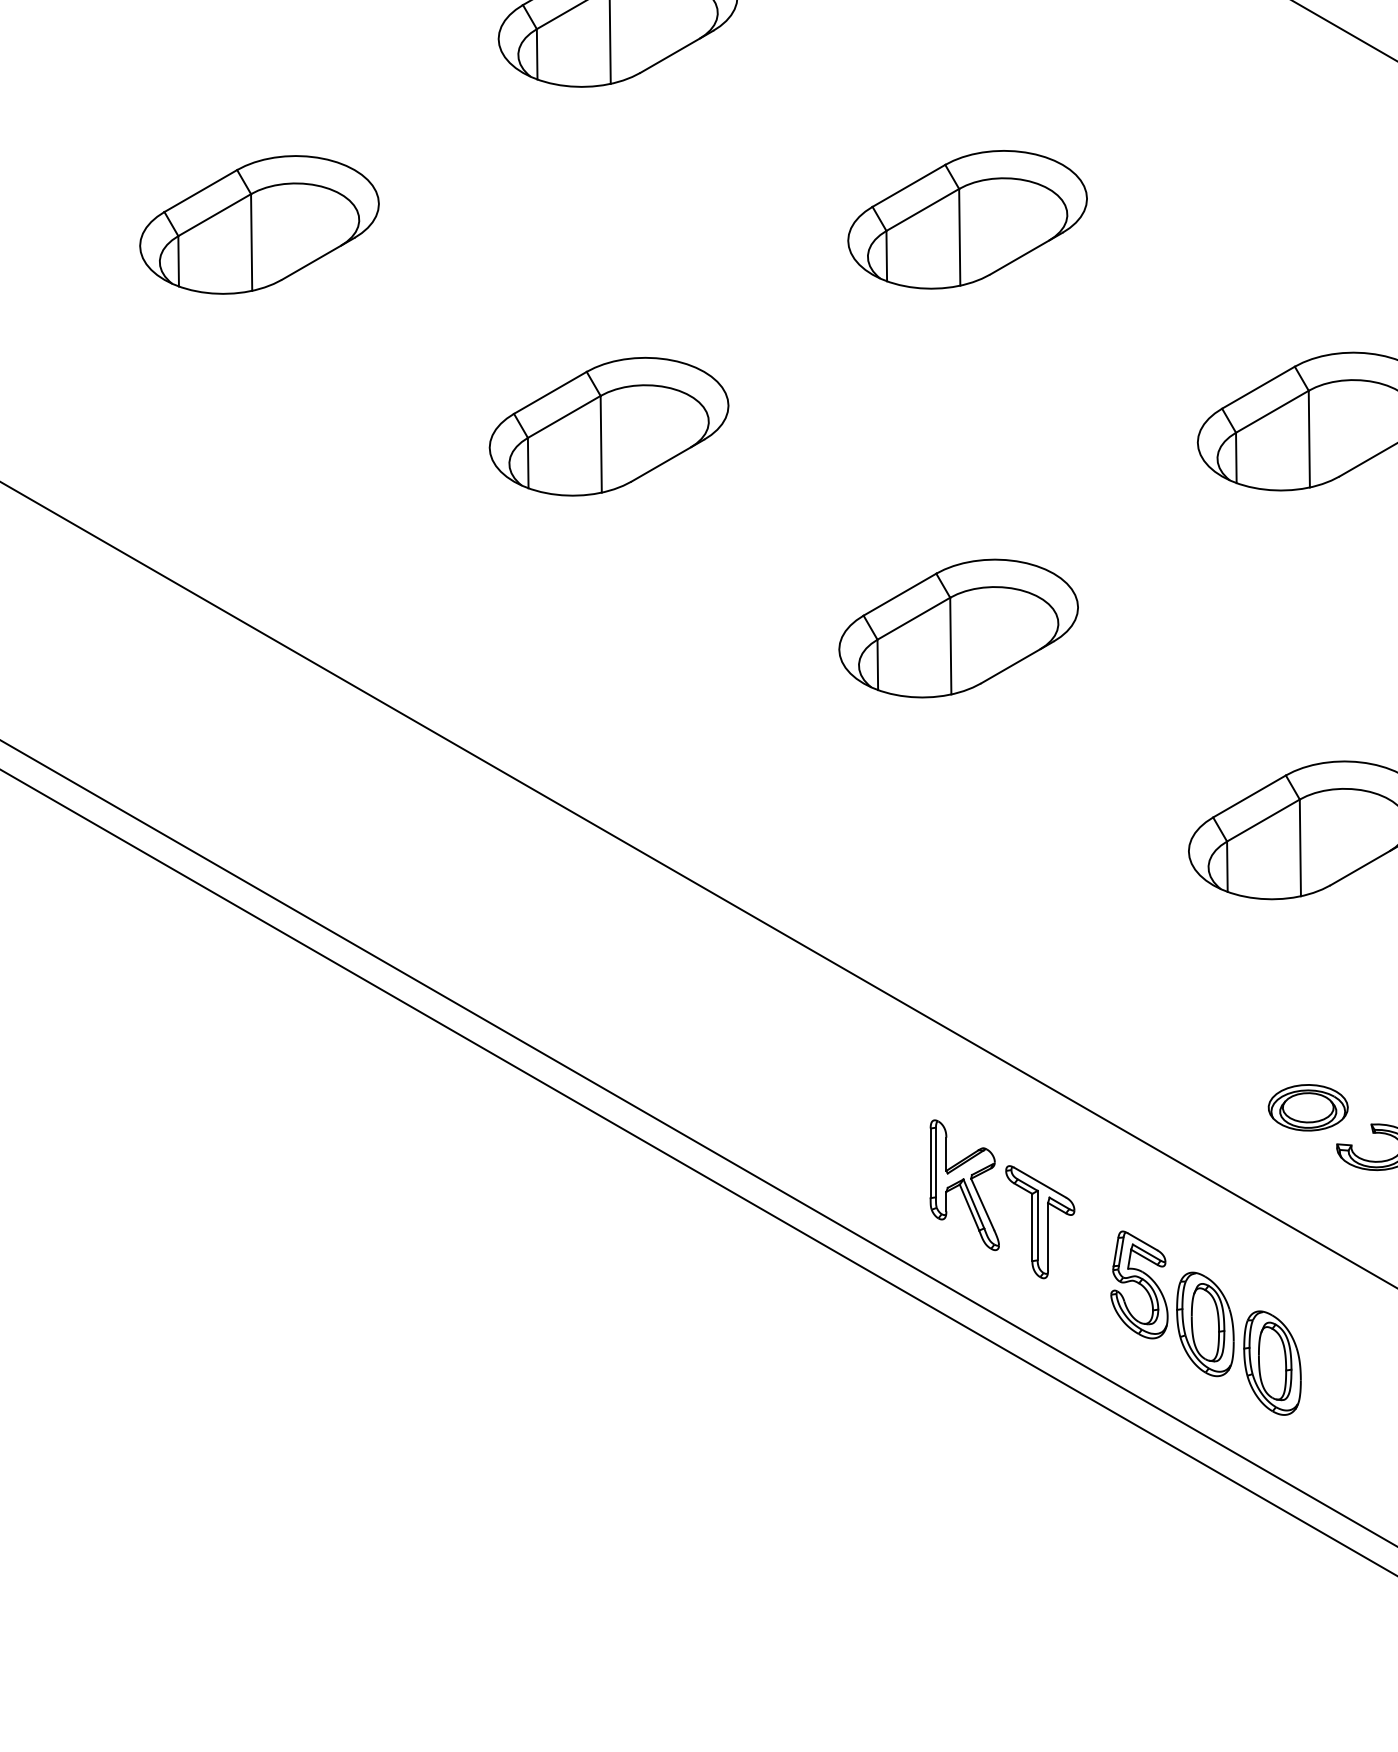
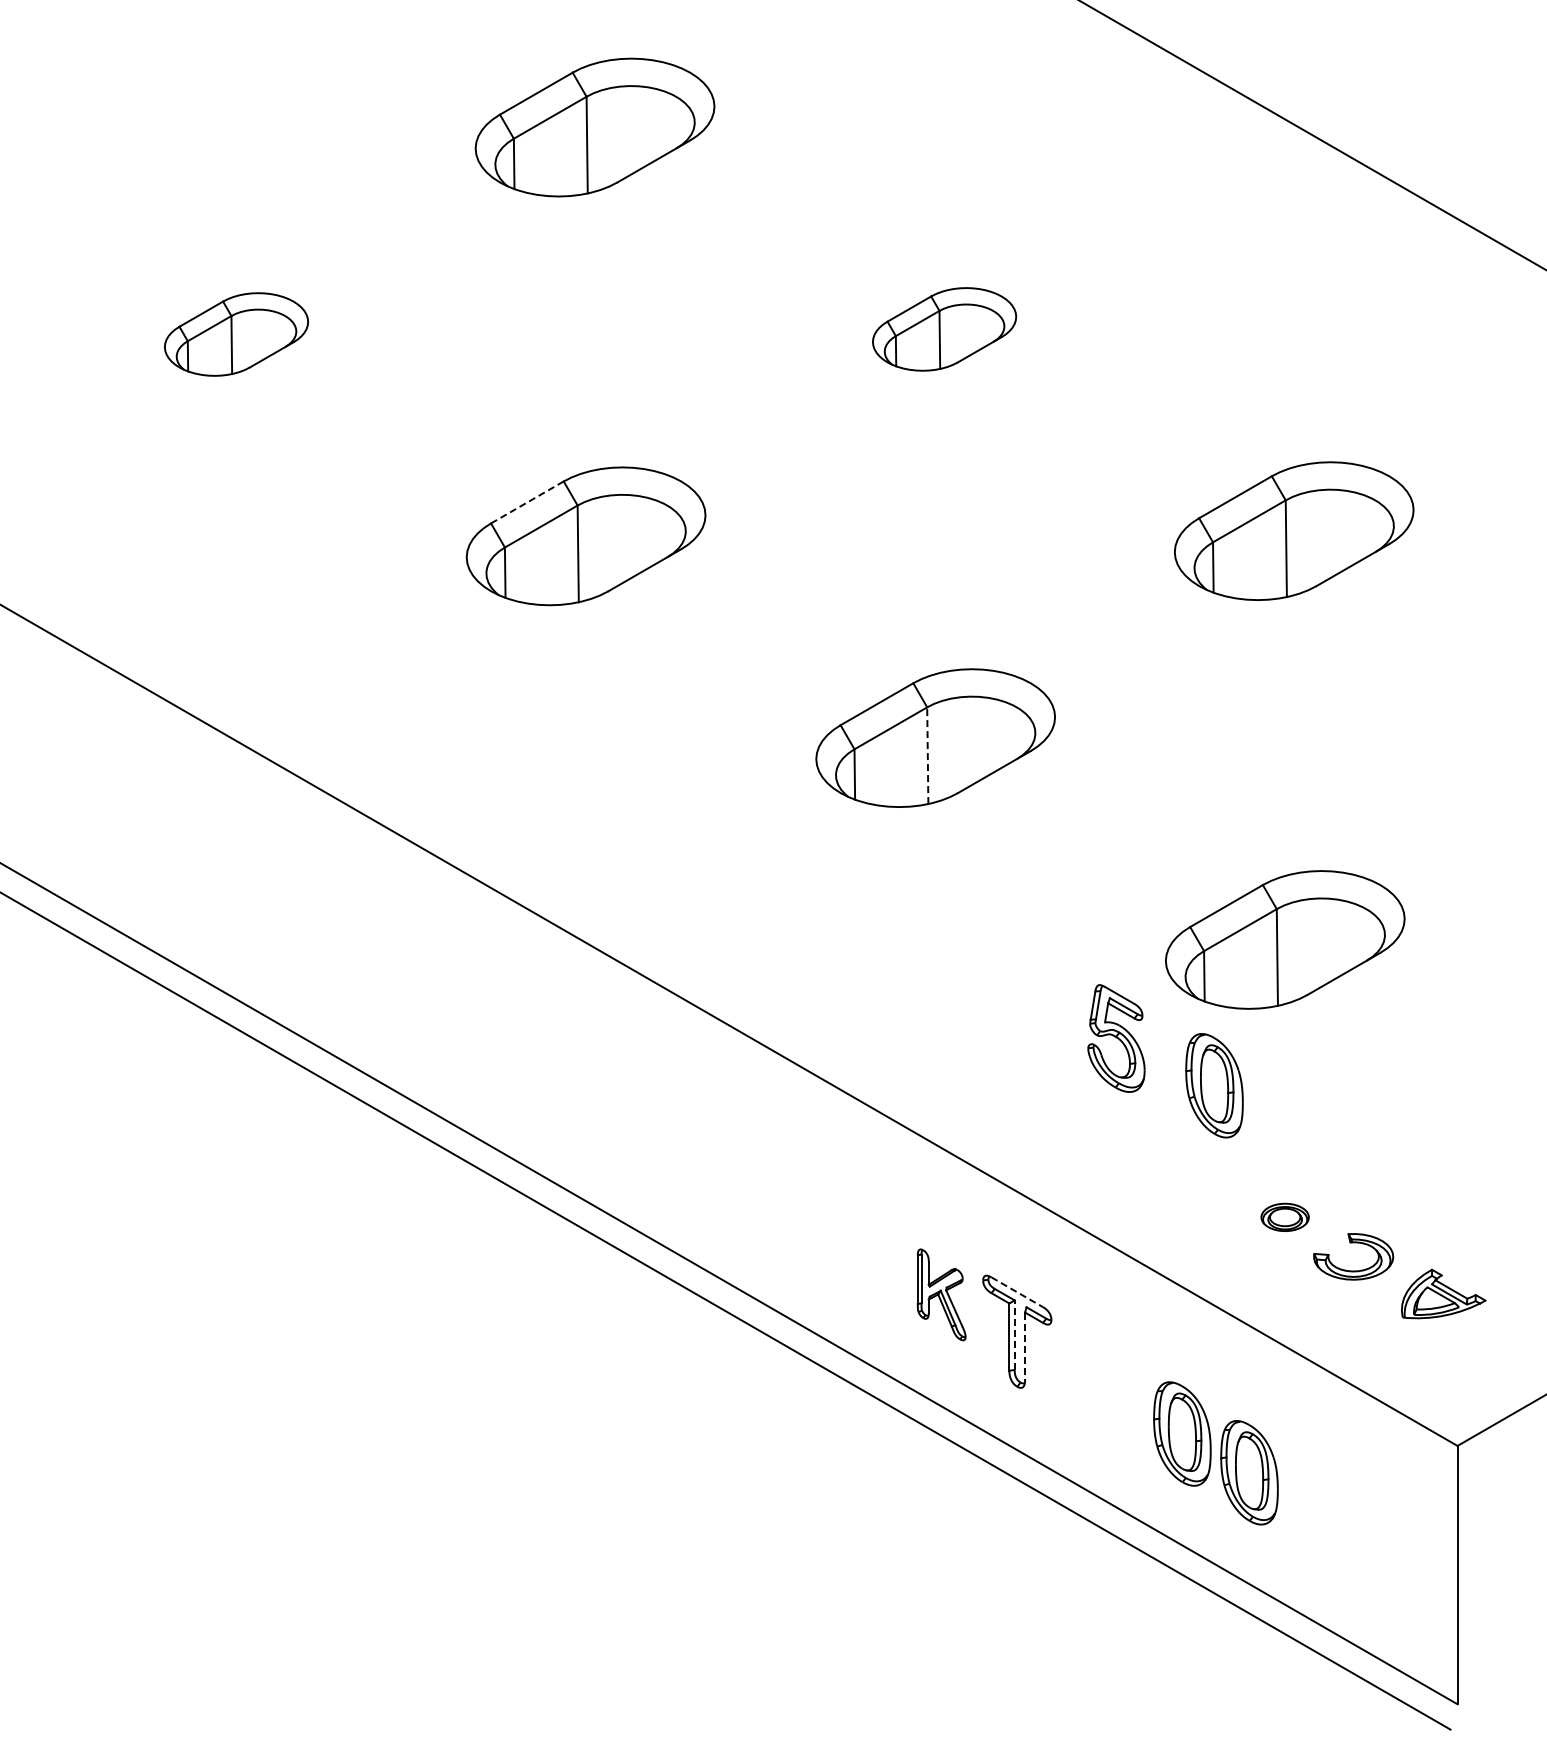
part: (967, 219) -> (944, 329), size x0.6
part: (259, 224) -> (236, 334), size x0.6
line: (550, 392) -> (527, 502), solid -> dashed
line: (950, 645) -> (927, 755), solid -> dashed
part: (1237, 975) -> (1214, 1085), added
part: (1307, 1107) -> (1284, 1217), size x0.6
line: (1040, 1182) -> (1017, 1292), solid -> dashed
part: (964, 1184) -> (941, 1294), size x0.7
line: (1037, 1225) -> (1014, 1335), solid -> dashed
line: (1048, 1236) -> (1025, 1346), solid -> dashed
part: (1139, 1284) -> (1116, 1038), moved

